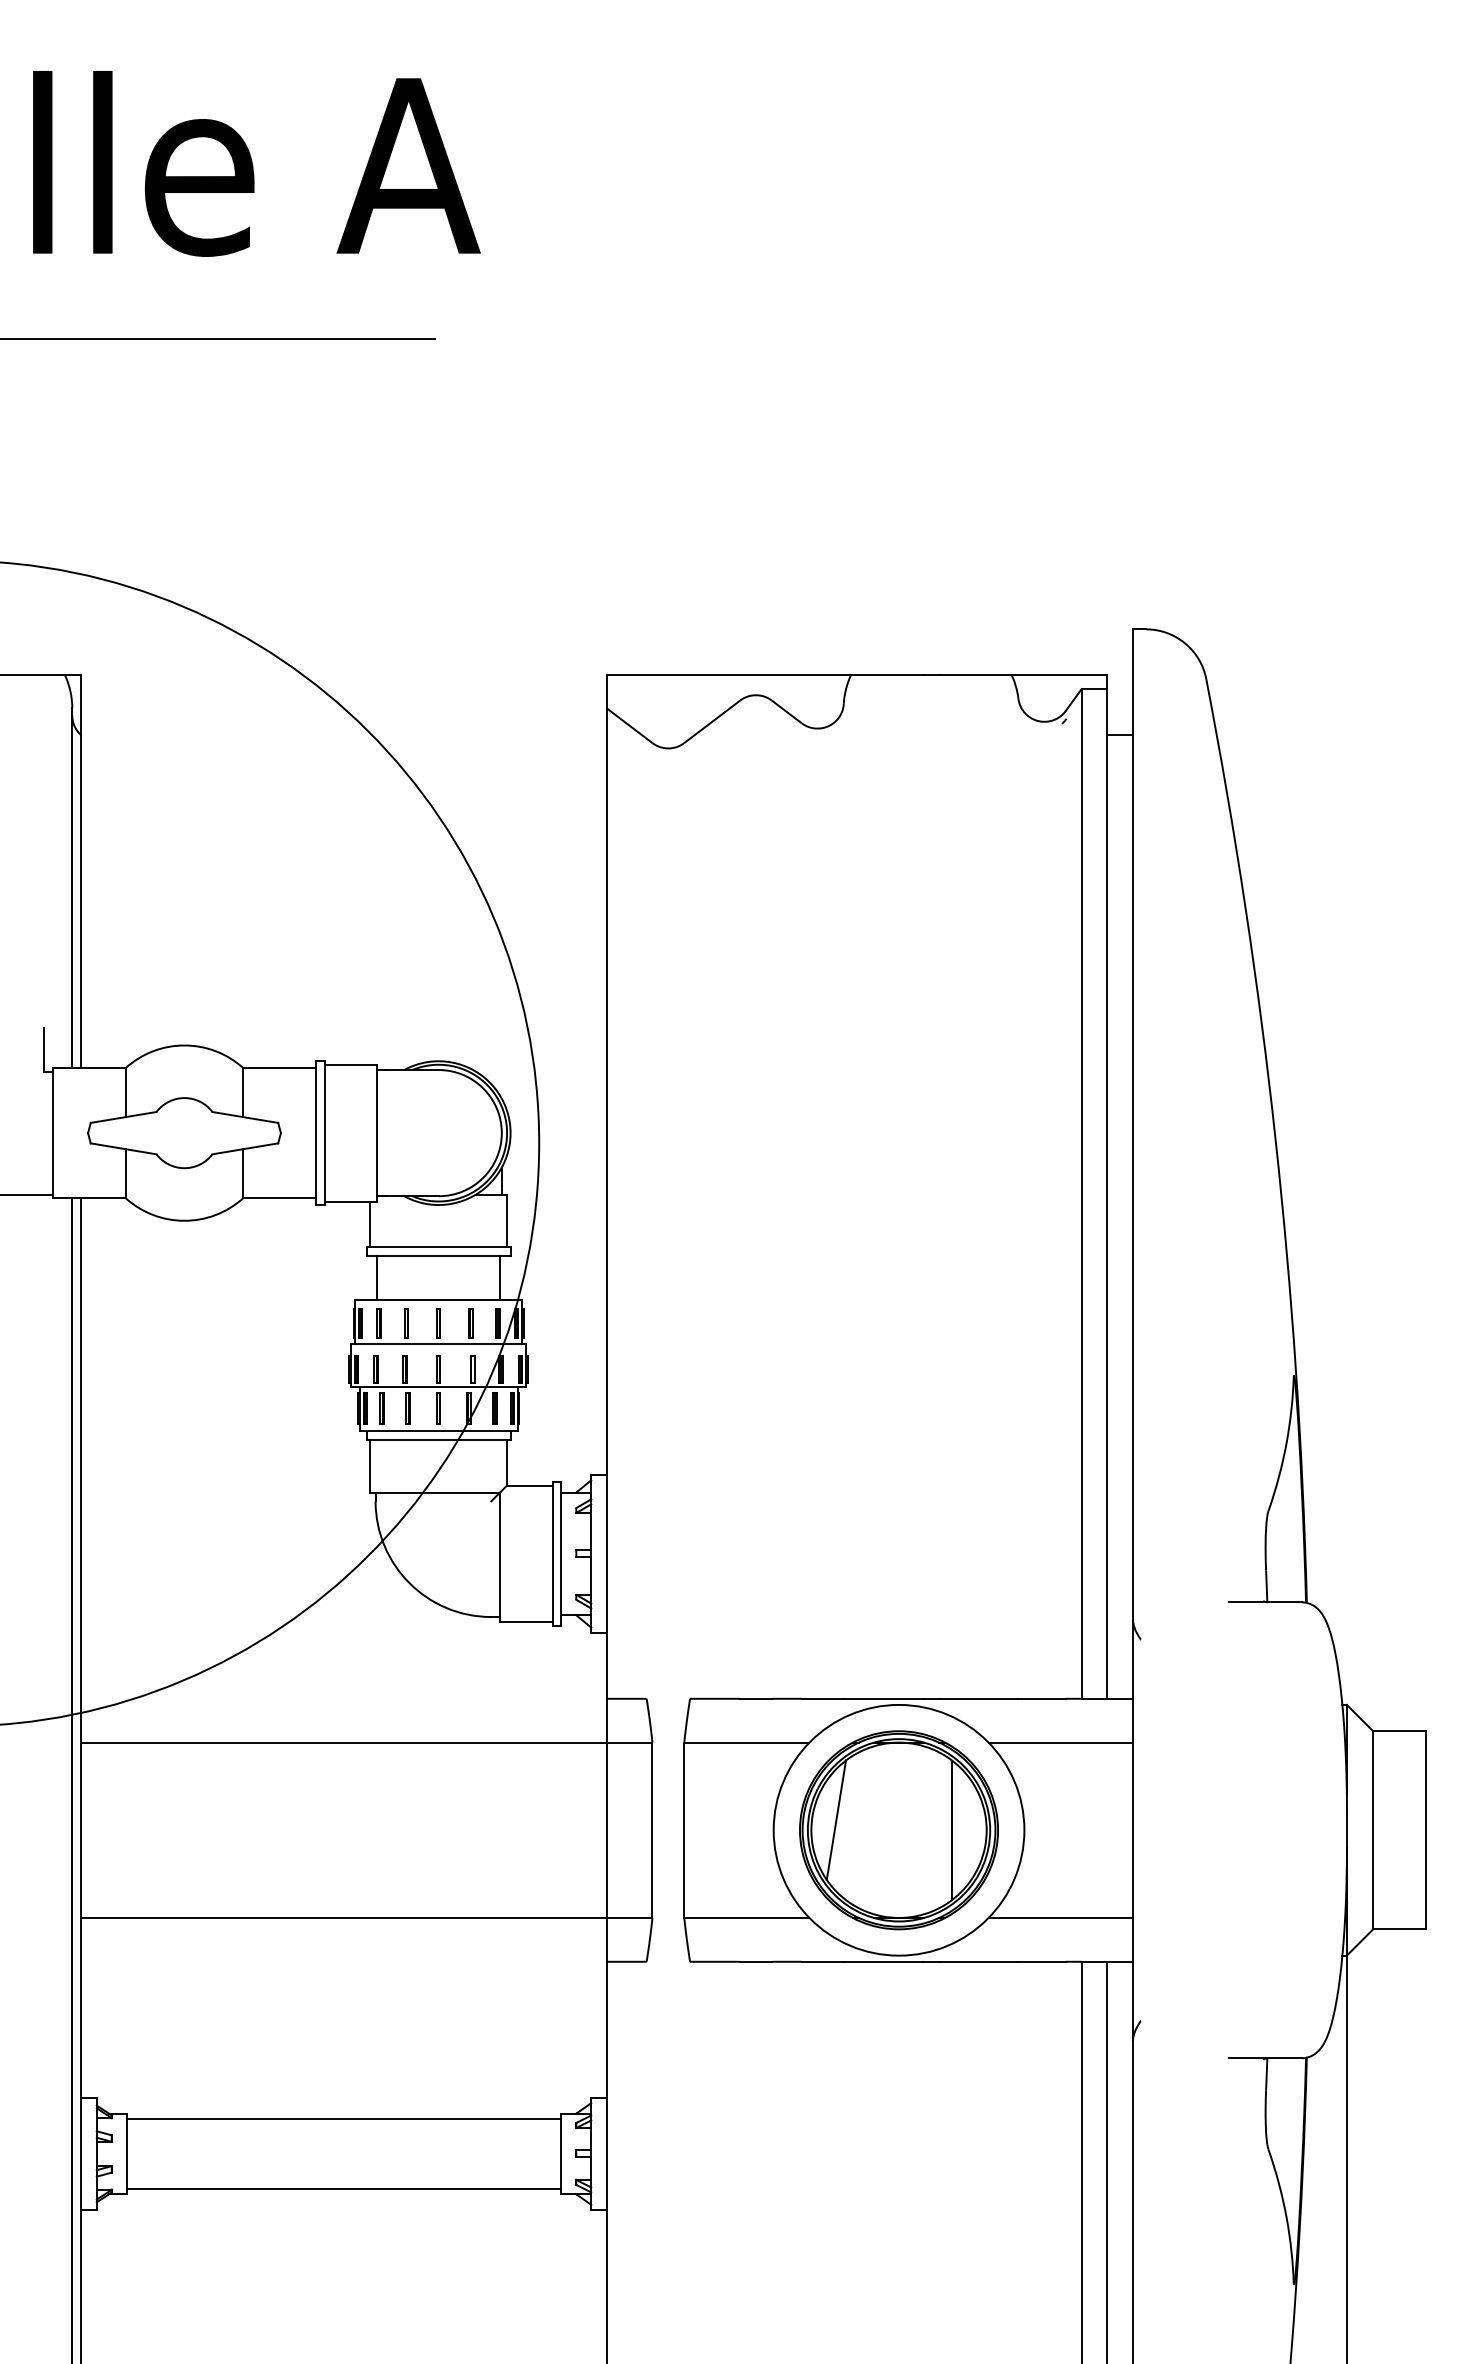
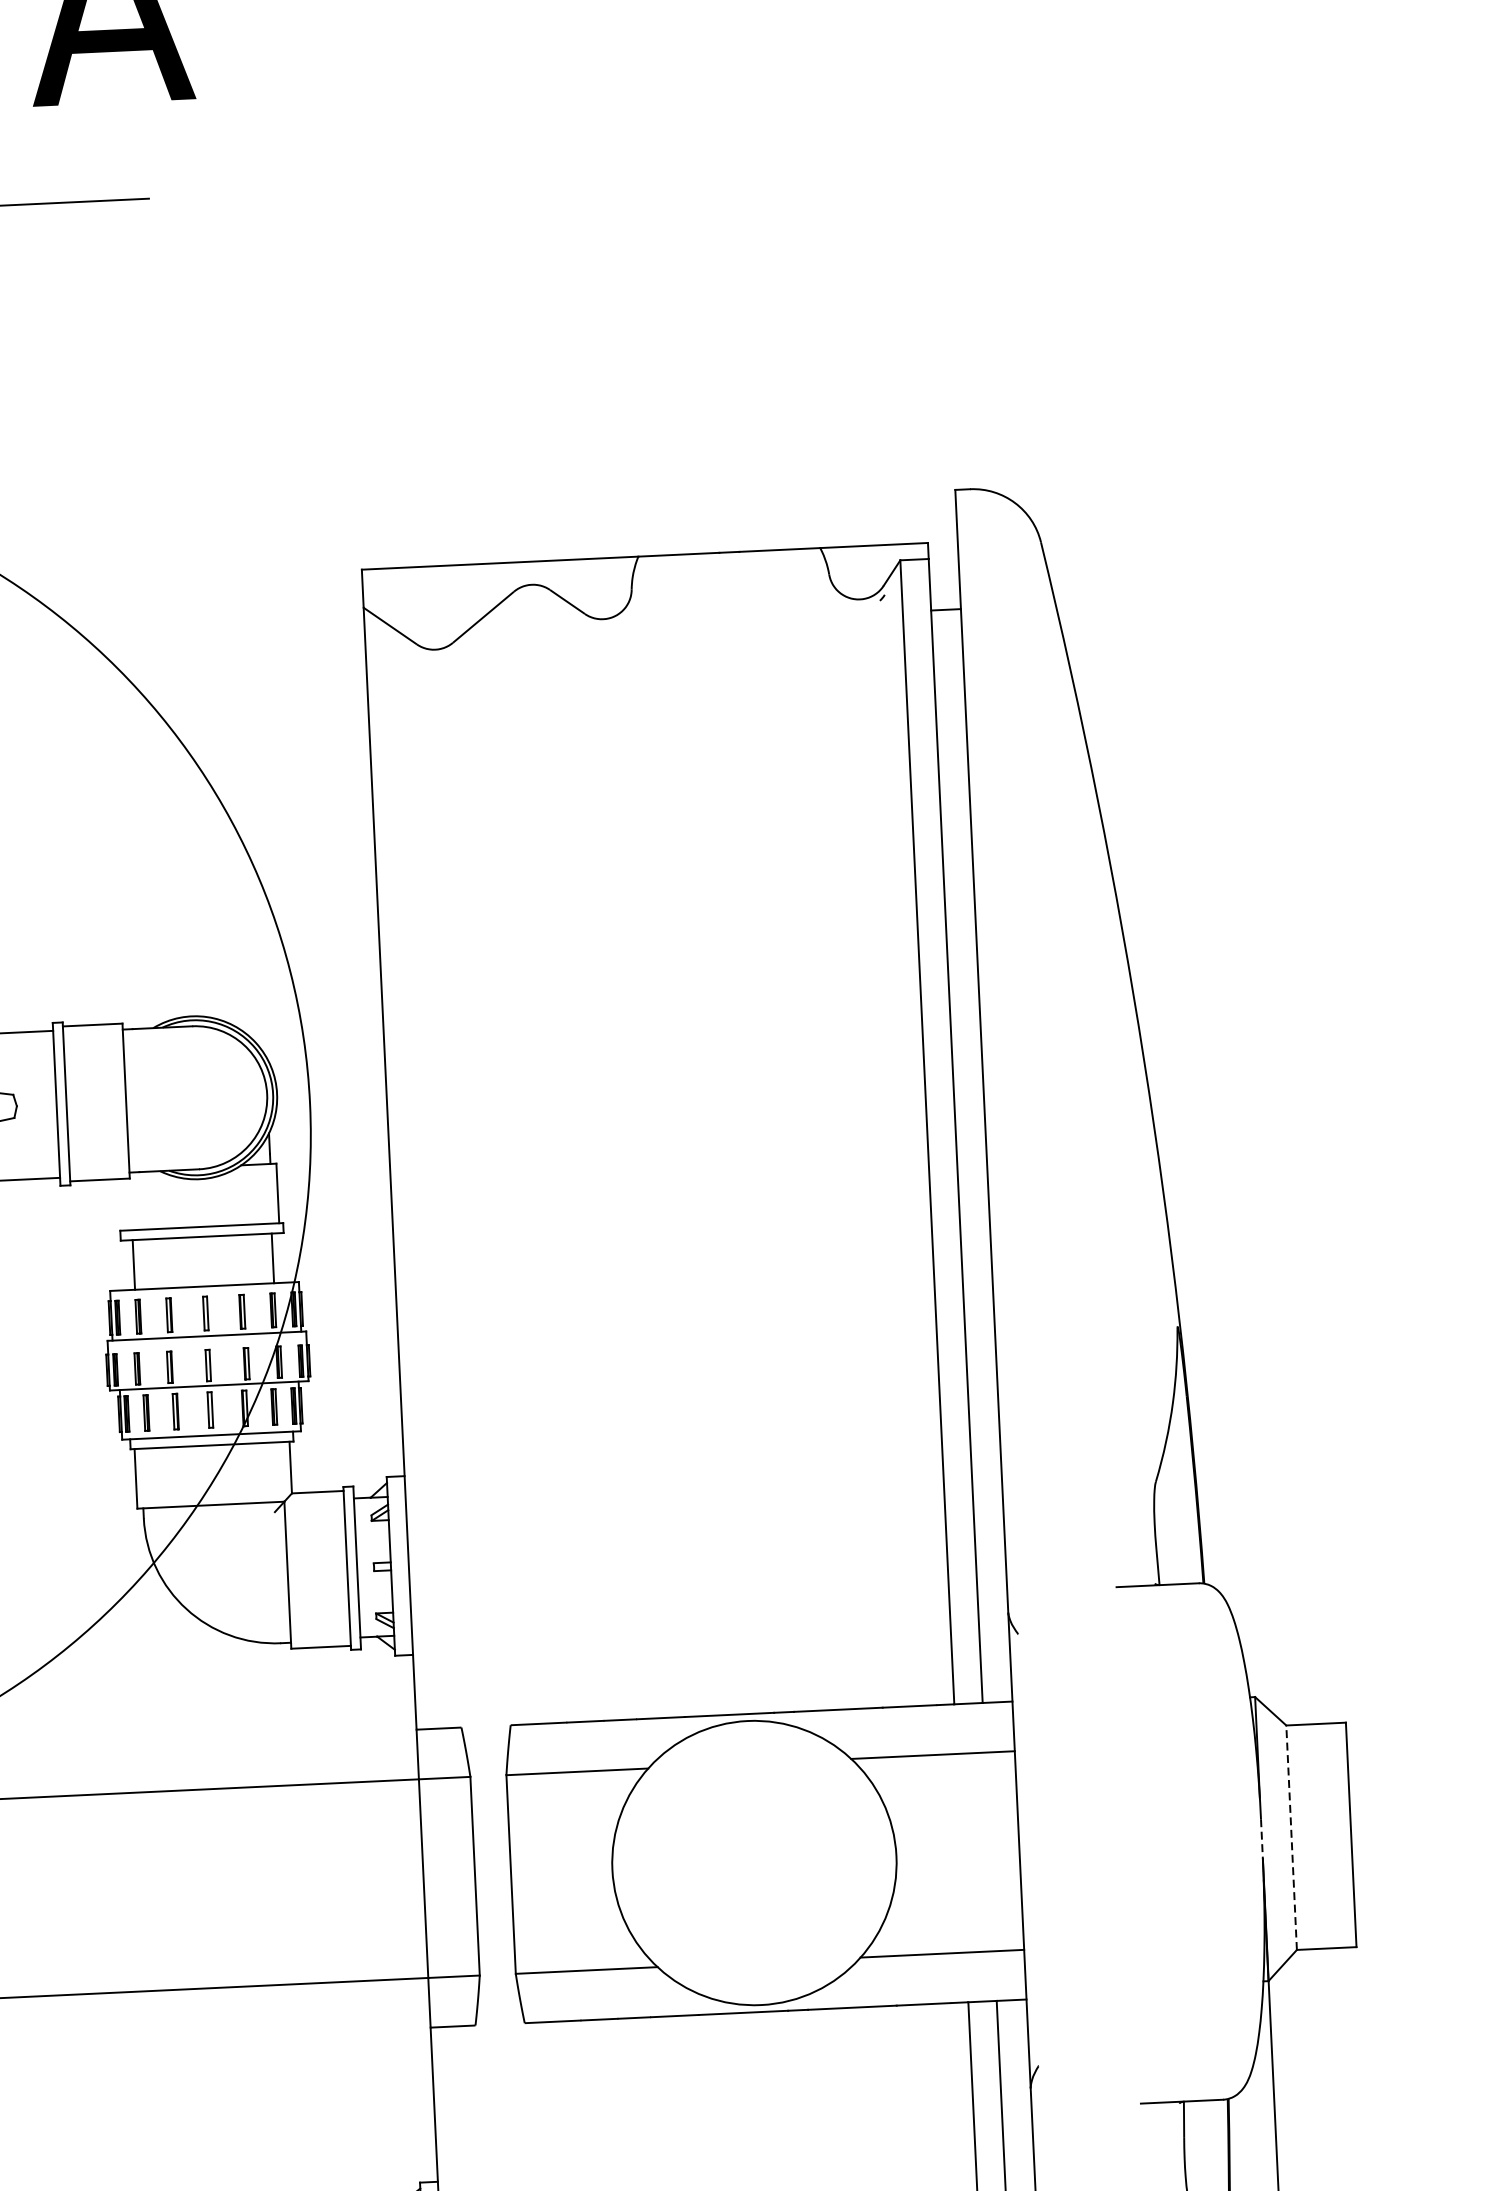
line: (370, 1224) -> (123, 1204), removed
line: (1373, 1829) -> (1291, 1836), solid -> dashed
part: (898, 1830) -> (753, 1863), removed
line: (1346, 1830) -> (1261, 1839), solid -> dashed

